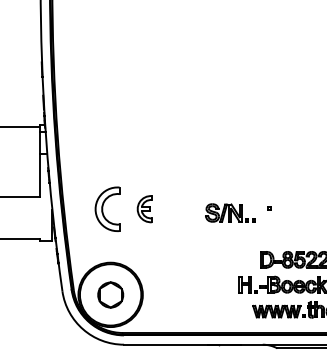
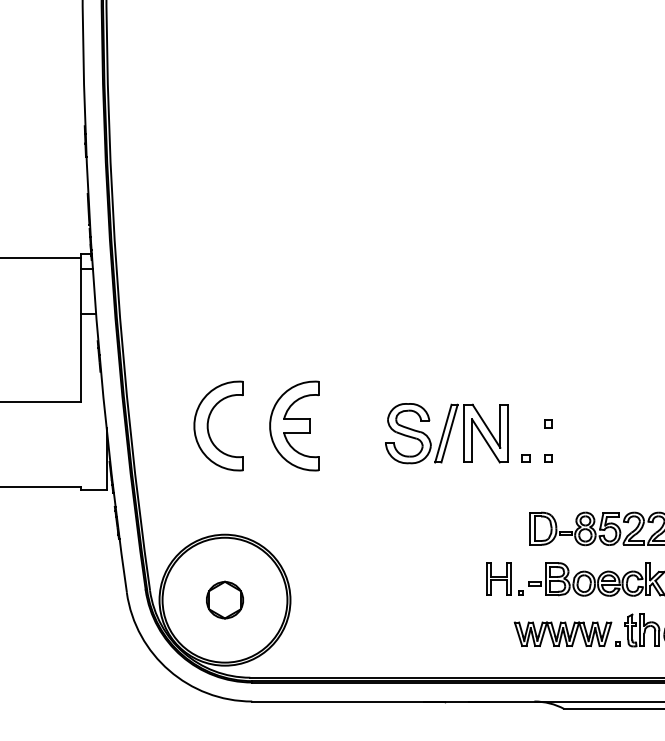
part: (144, 208) -> (293, 424), size x1.67
part: (229, 212) -> (466, 432), size x1.67
part: (110, 294) -> (224, 599), size x0.71

